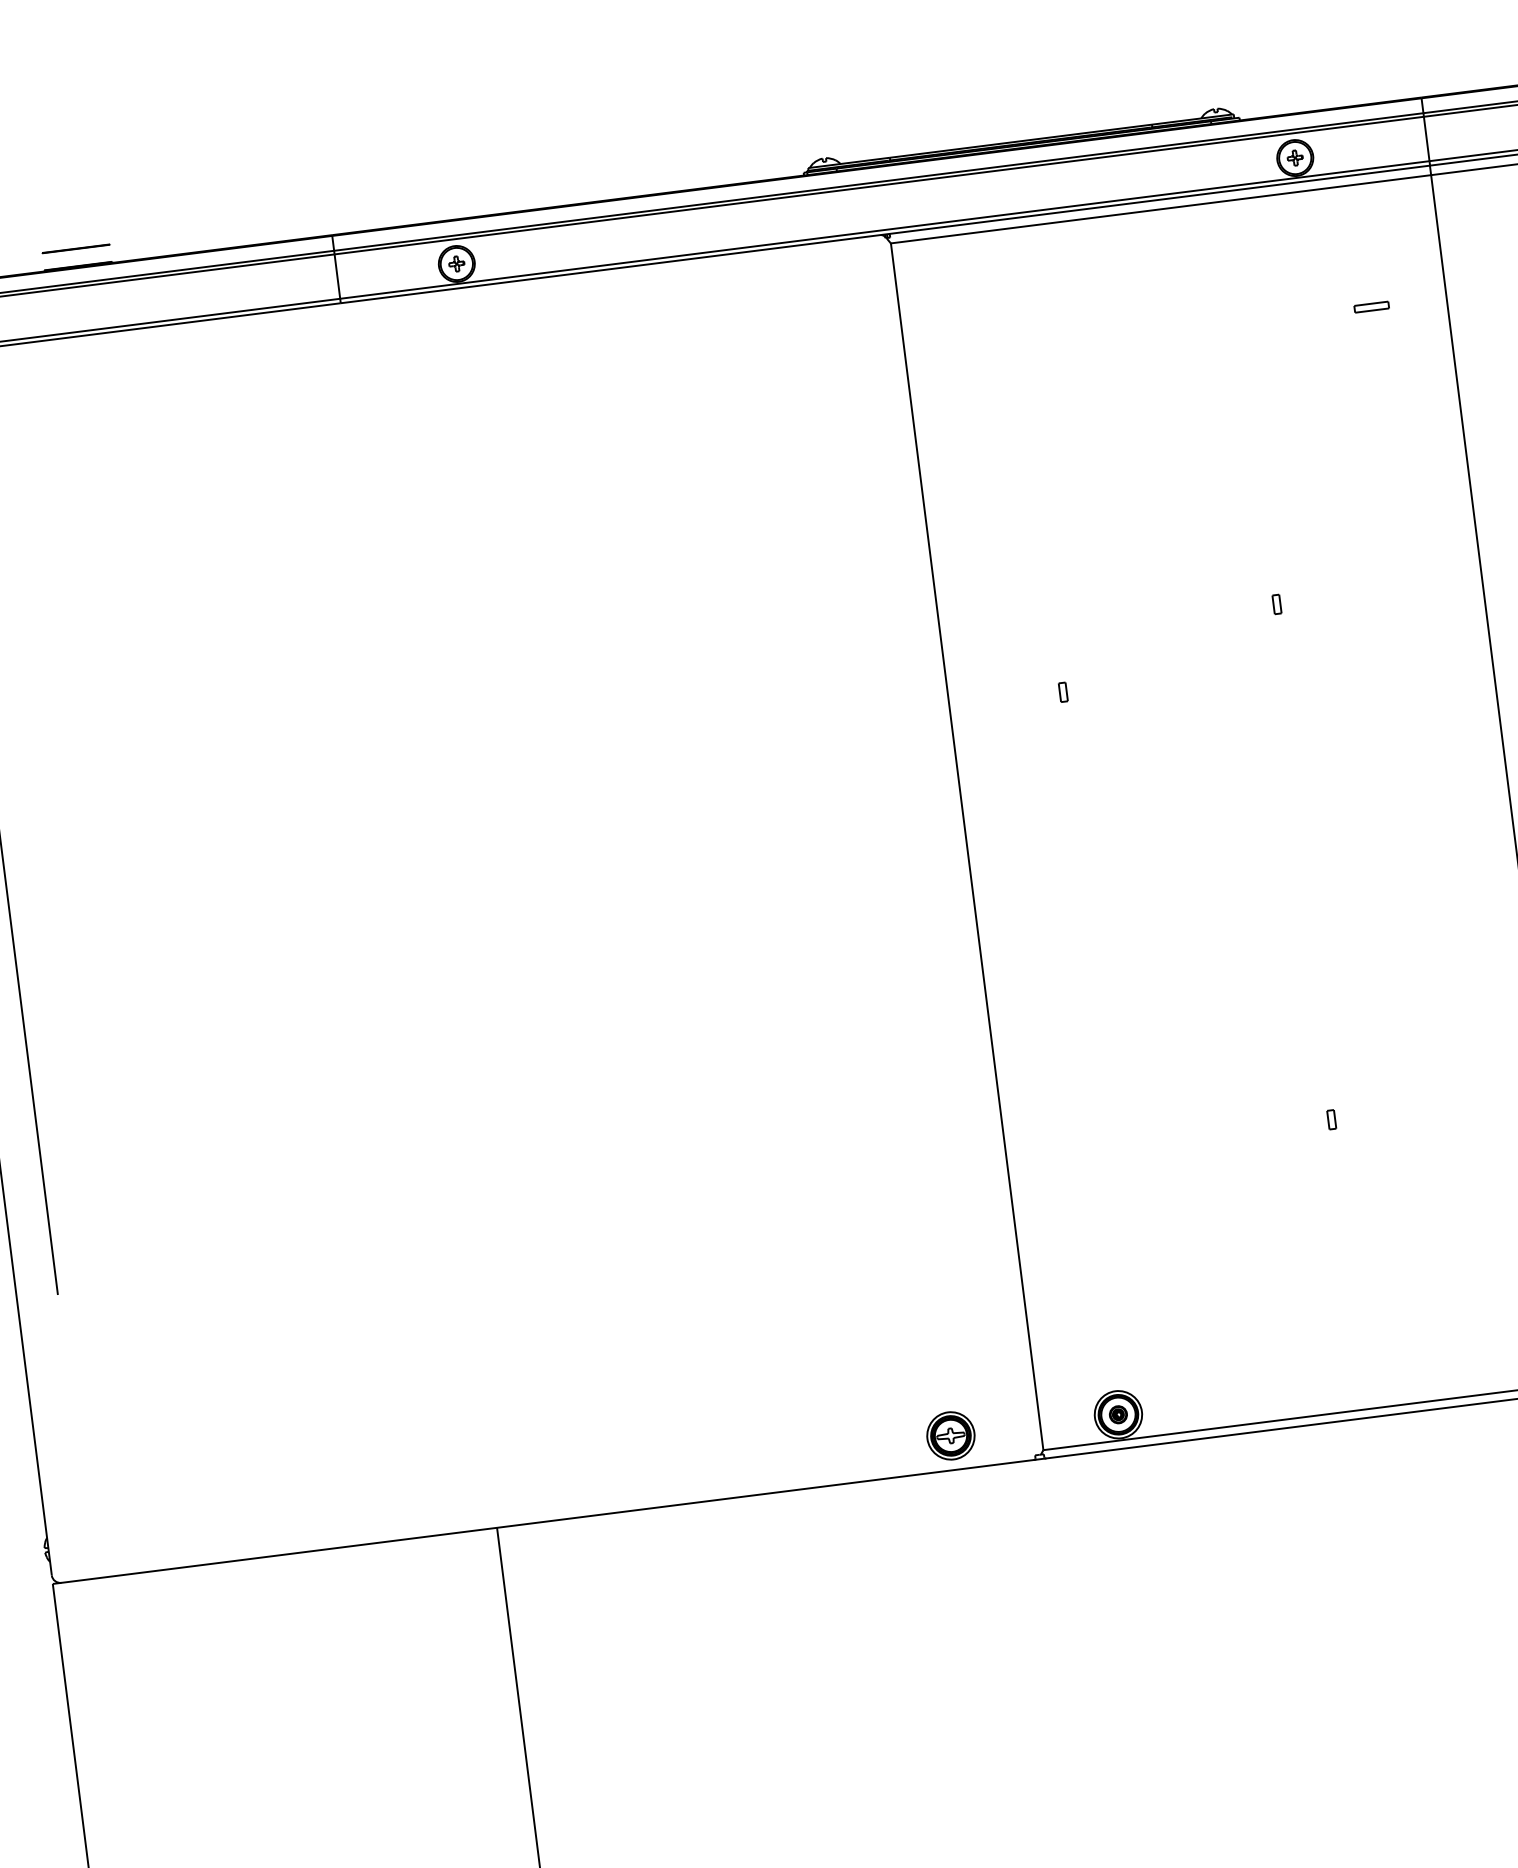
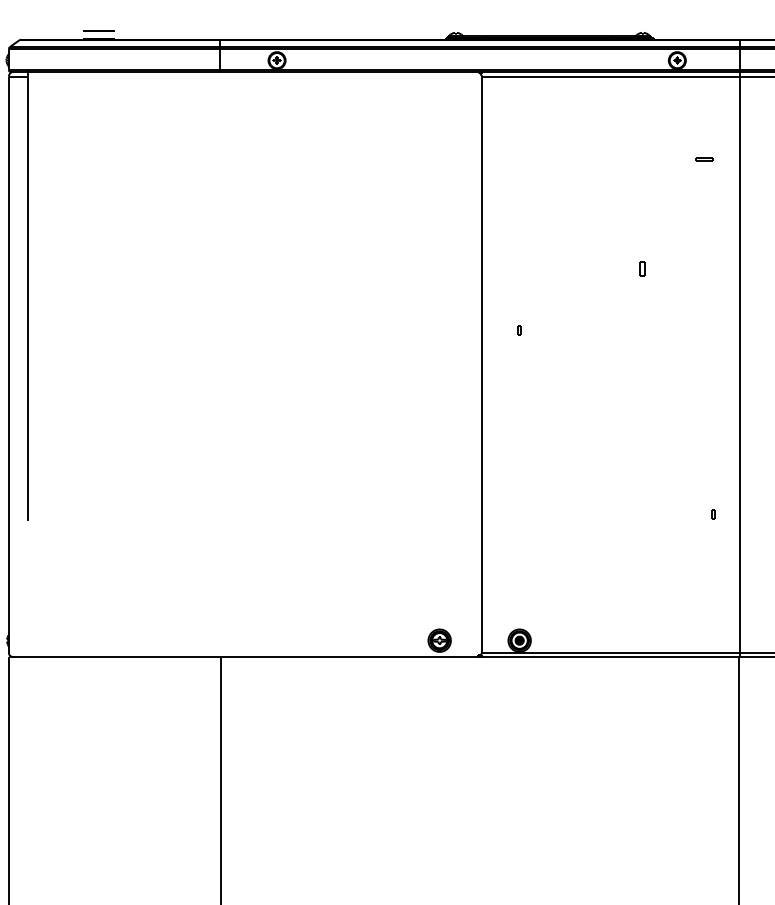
part: (1371, 307) -> (704, 159), moved
part: (1277, 604) -> (642, 269), size x1.6
part: (1062, 691) -> (519, 330), moved
part: (1331, 1119) -> (713, 514), moved

